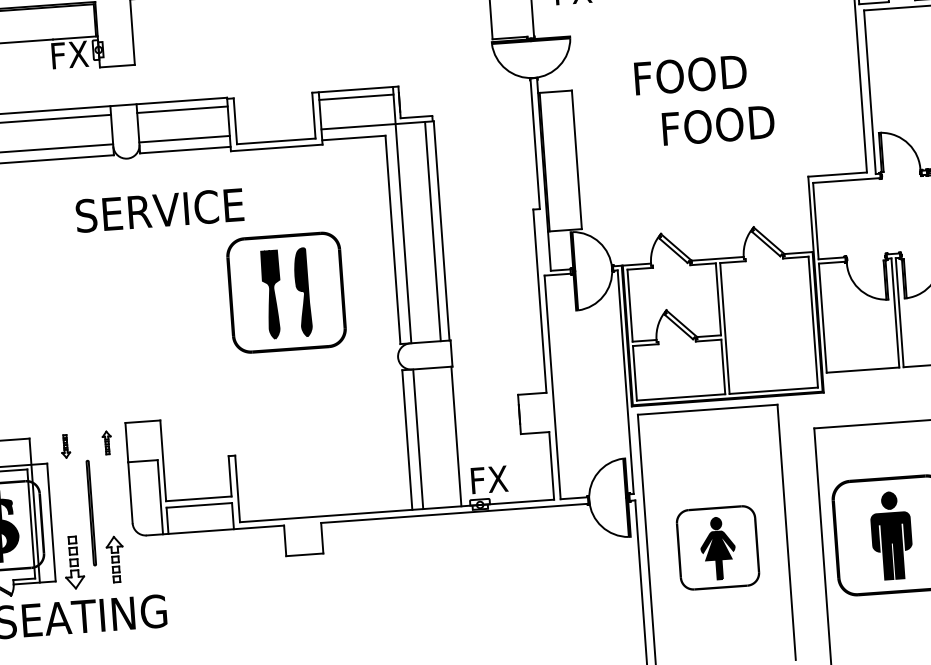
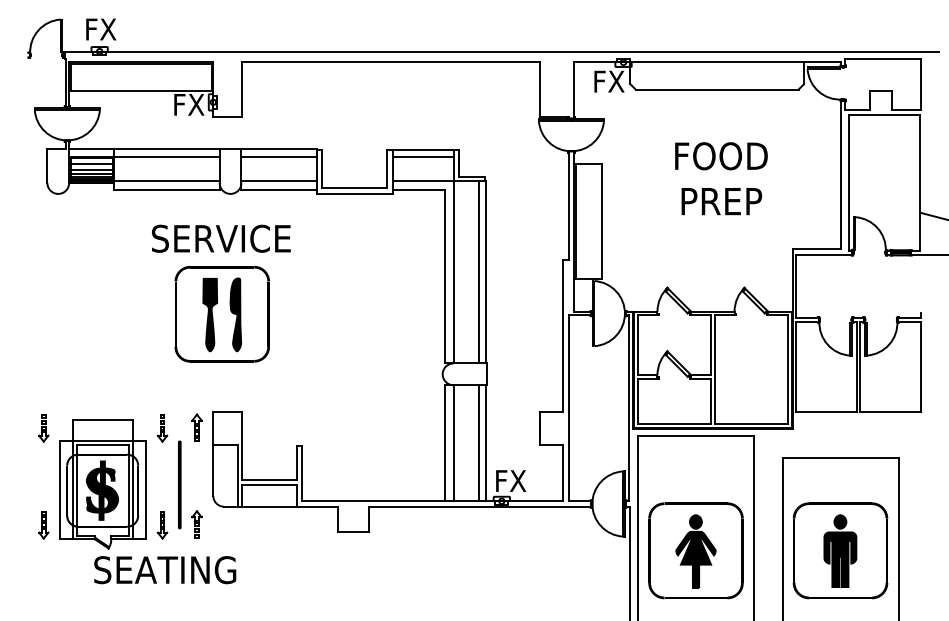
text: (690, 75) -> (721, 156), moved
text: (718, 125) -> (721, 201), FOOD -> PREP
text: (159, 210) -> (221, 238), moved
part: (285, 293) -> (221, 314), moved
line: (447, 437) -> (478, 443), added
part: (106, 442) -> (196, 427), size x1.43
part: (65, 446) -> (162, 428), size x1.43
part: (717, 547) -> (695, 550), size x1.43
part: (114, 559) -> (196, 524), size x0.71
part: (74, 563) -> (162, 525), size x0.62

